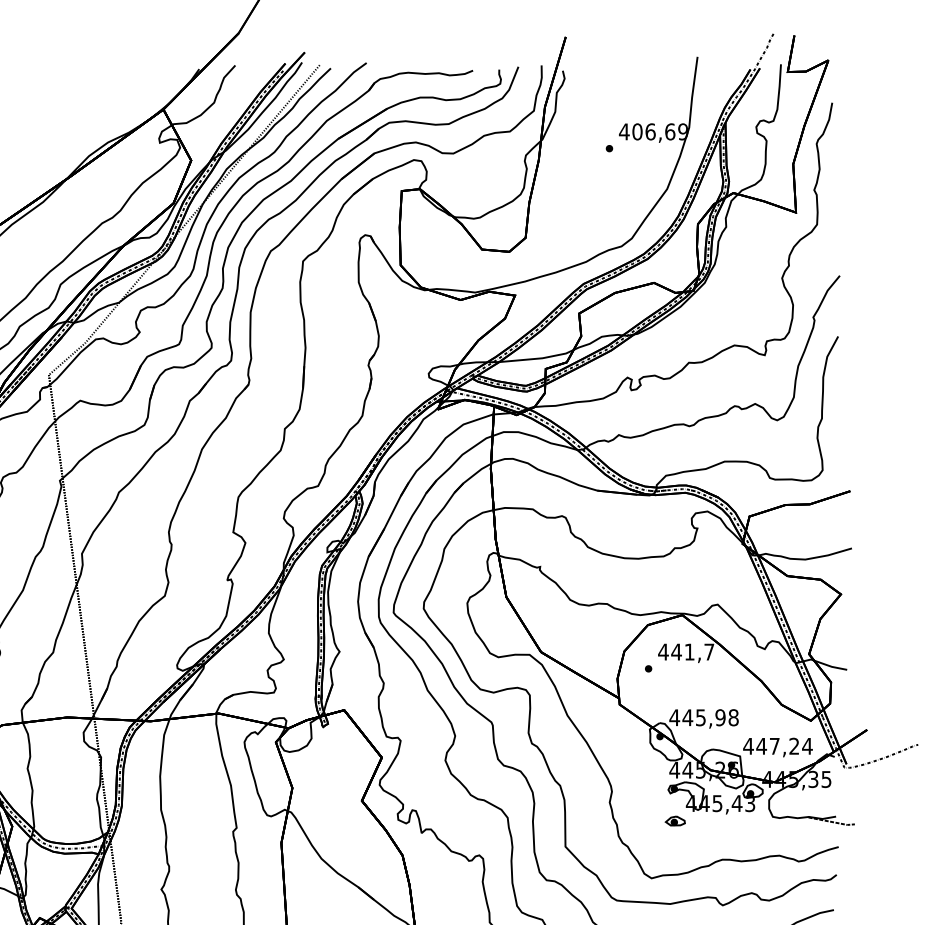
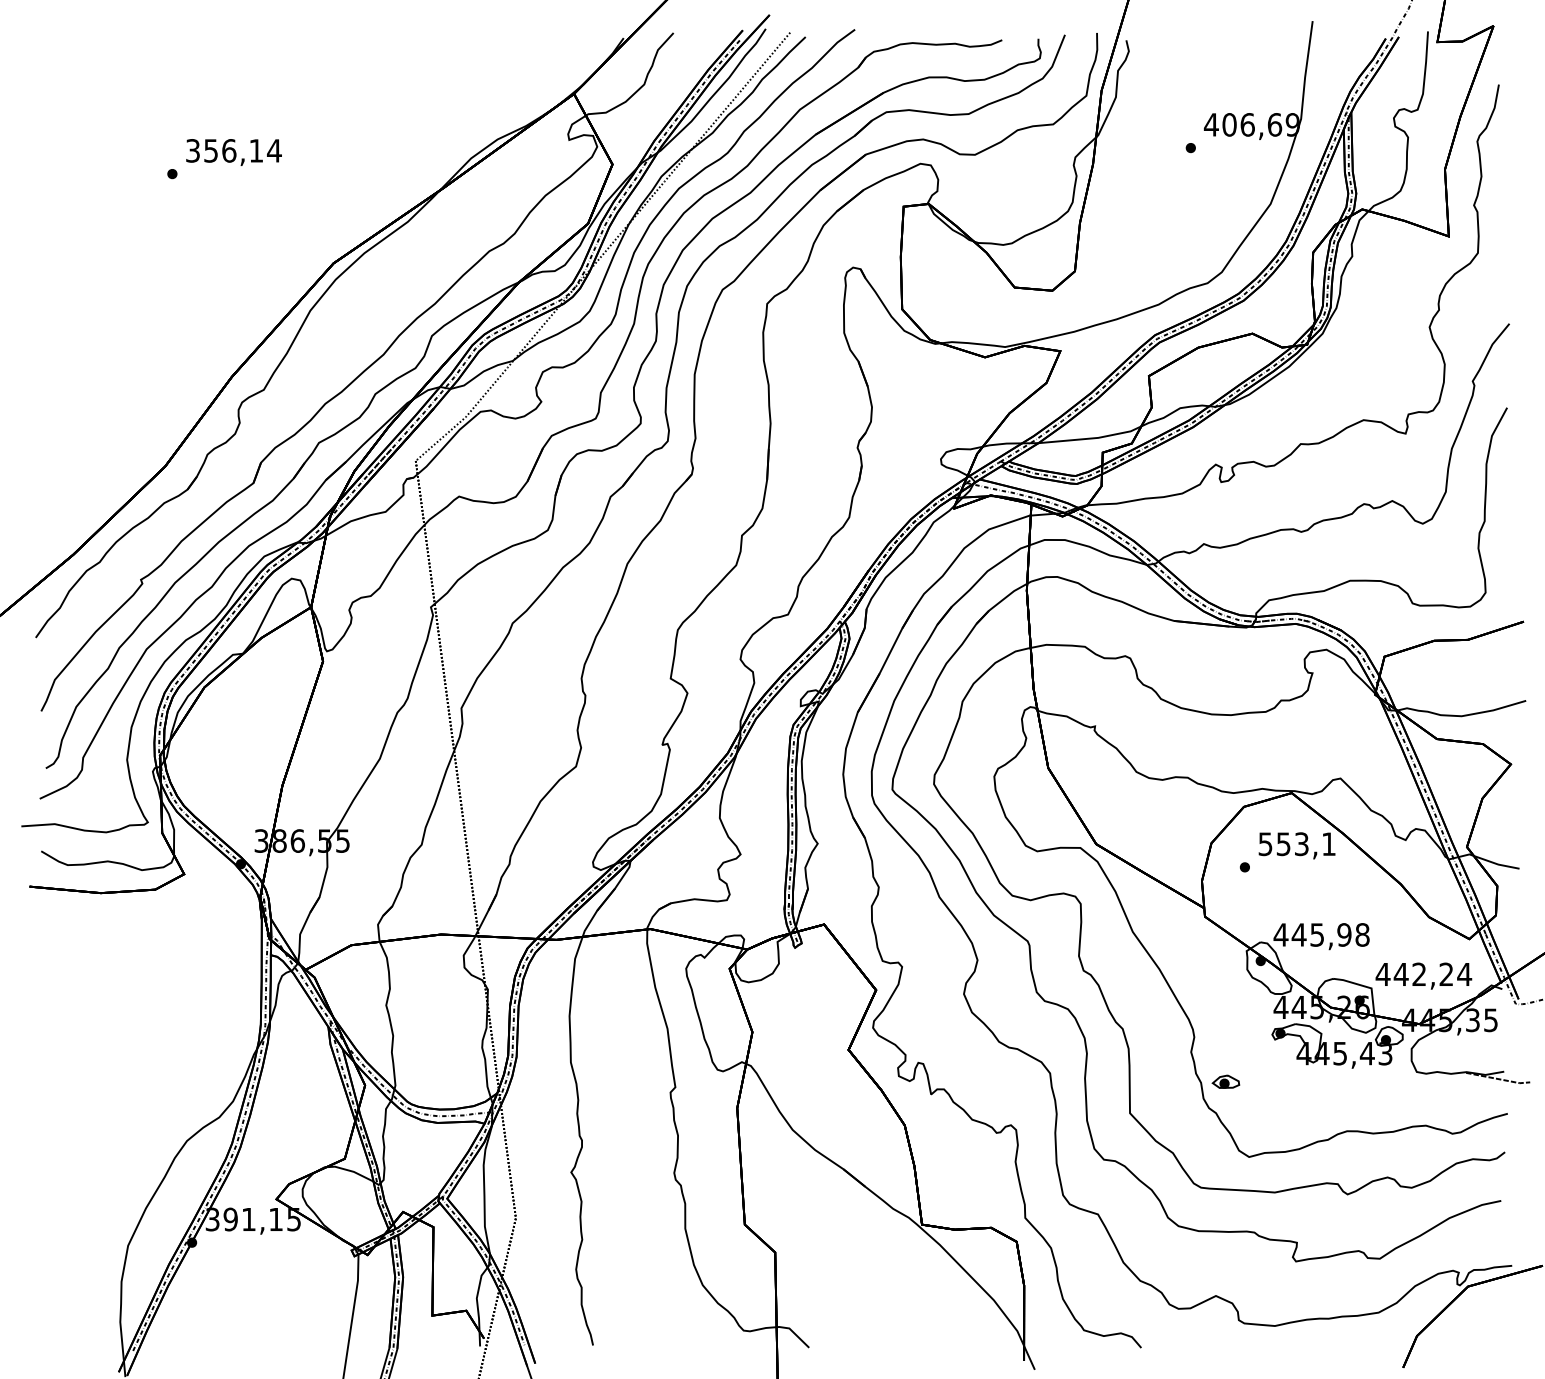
text: (685, 652) -> (1296, 844), 441,7 -> 553,1
text: (774, 745) -> (1418, 973), 447,24 -> 442,24
part: (675, 820) -> (1225, 1081), moved

